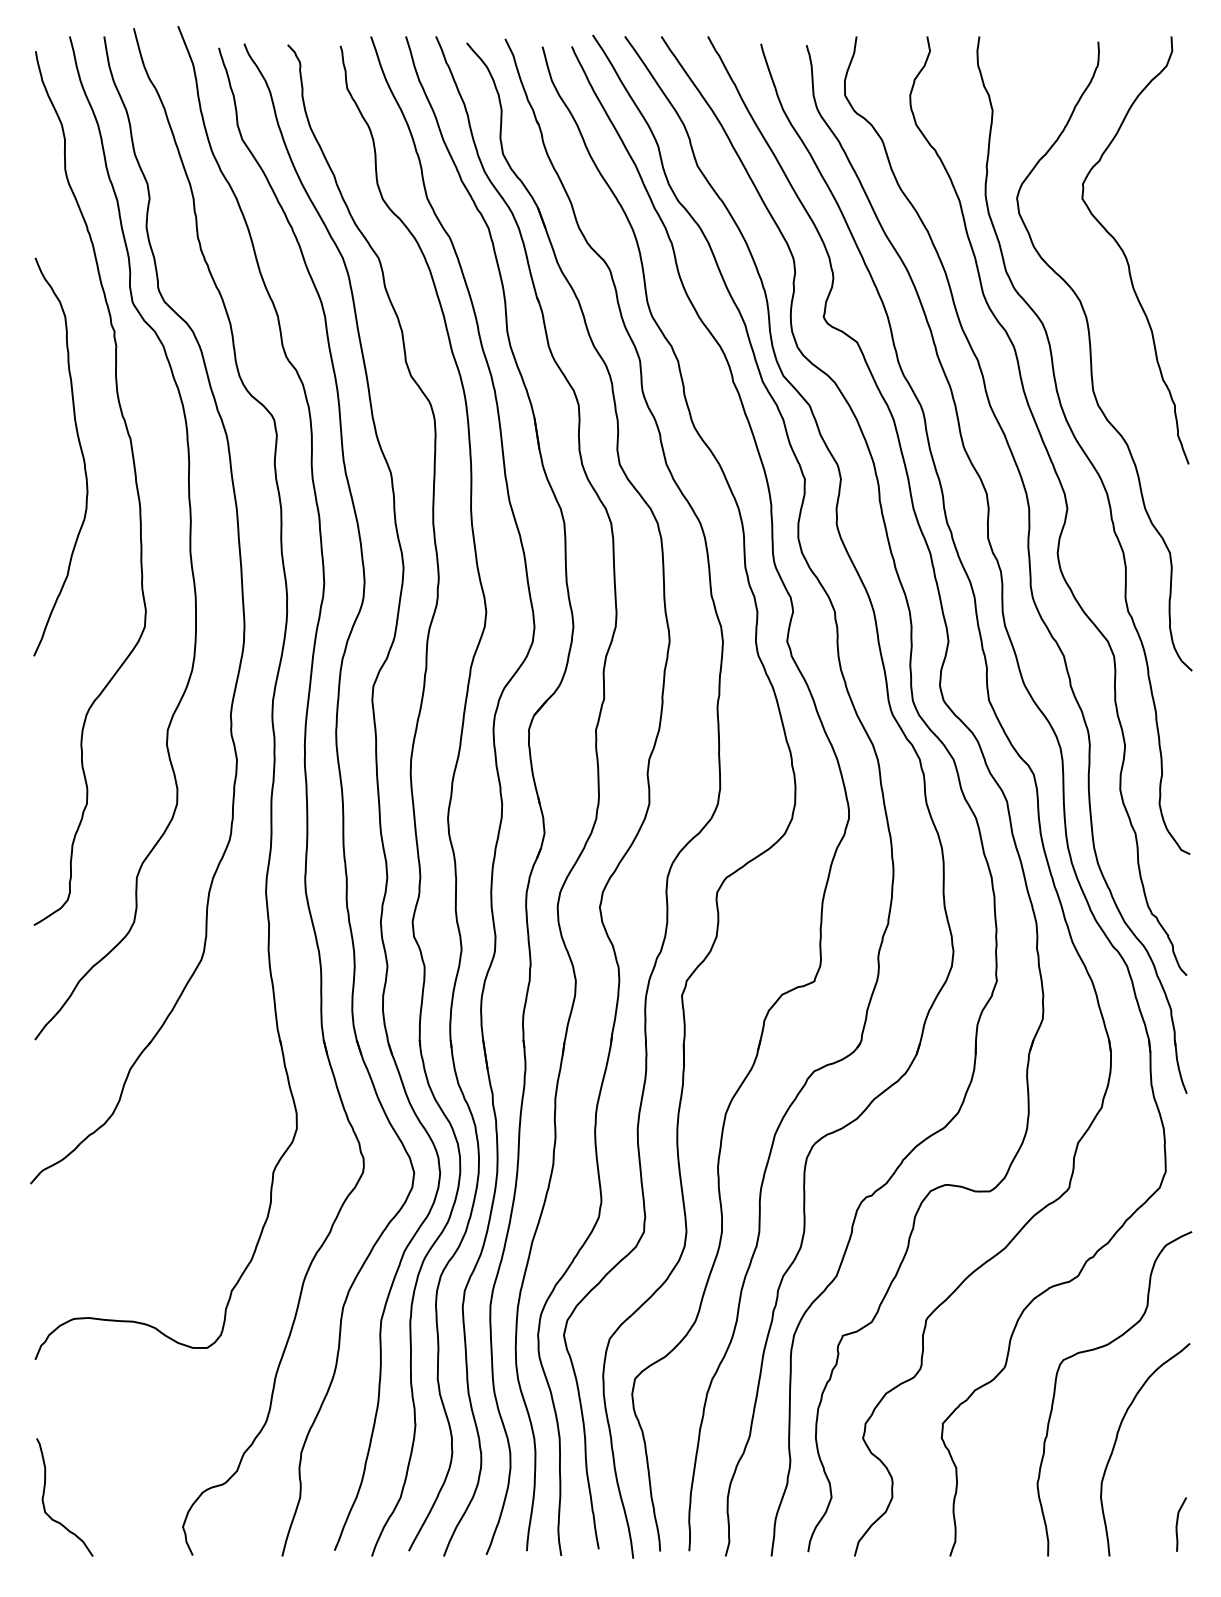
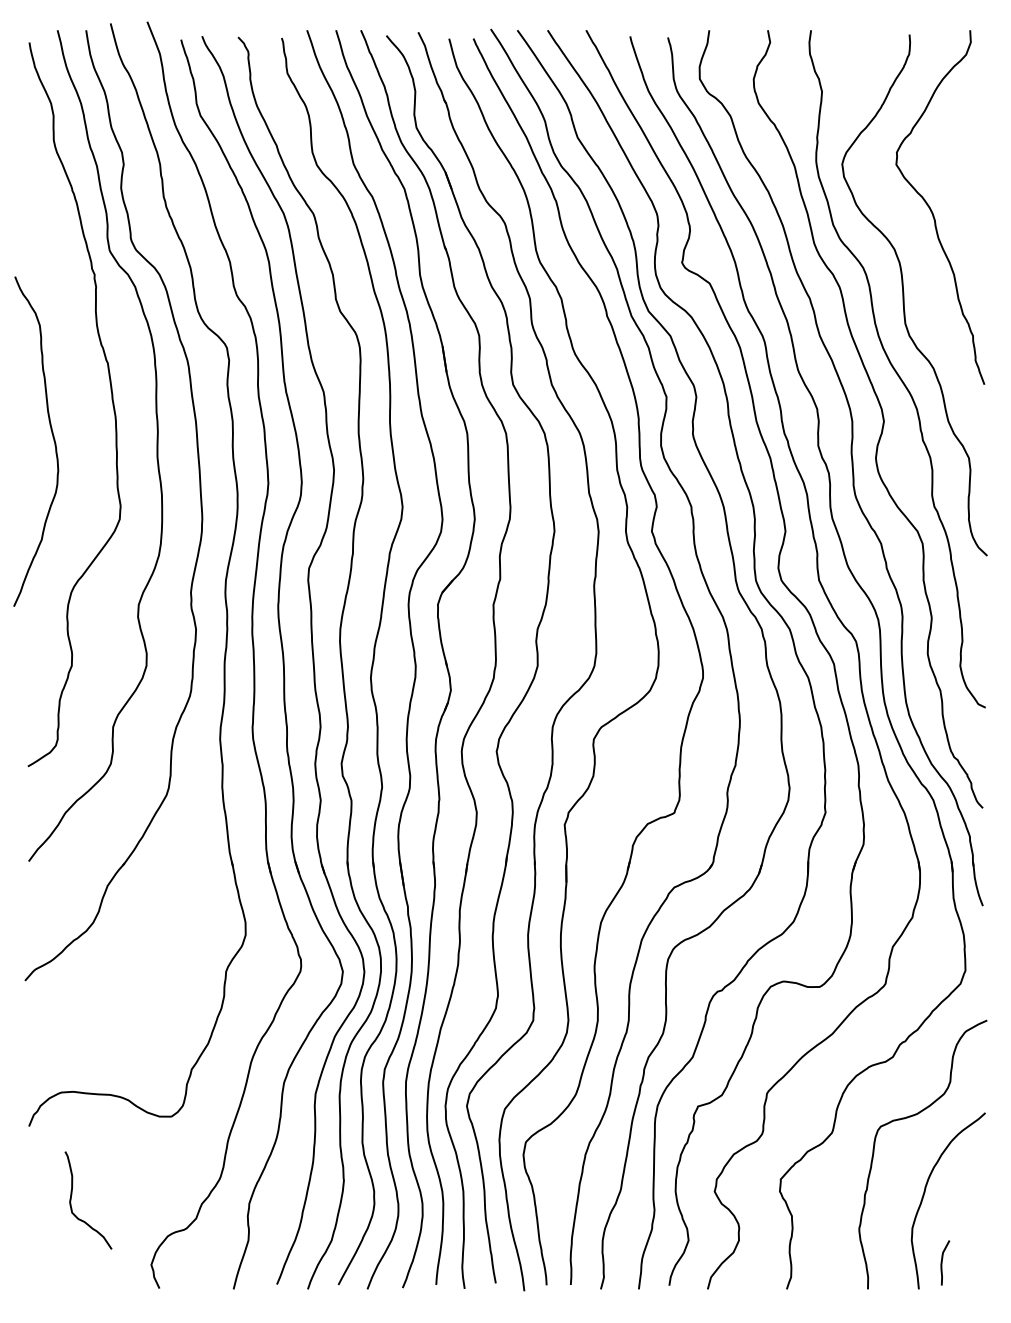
curve: (80, 452) -> (52, 437), moved
curve: (45, 1491) -> (72, 1195), moved
curve: (1177, 1524) -> (942, 1262), moved

